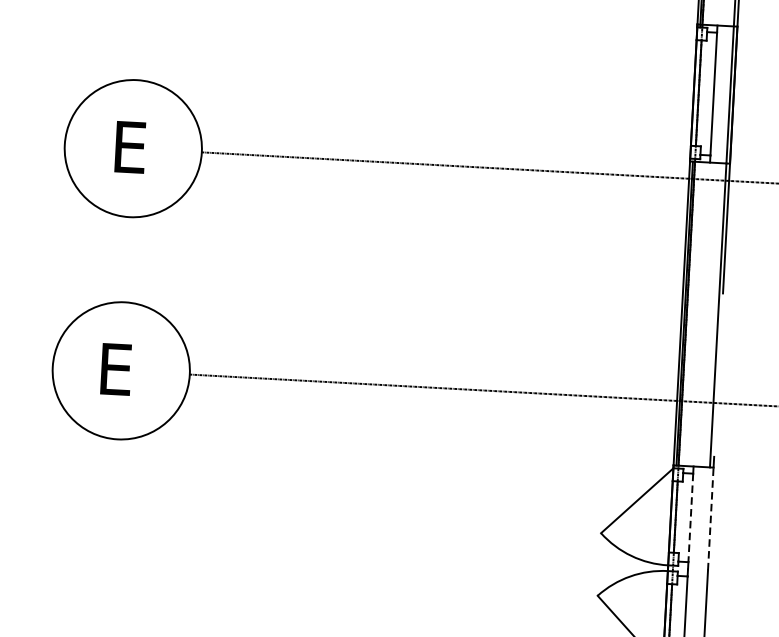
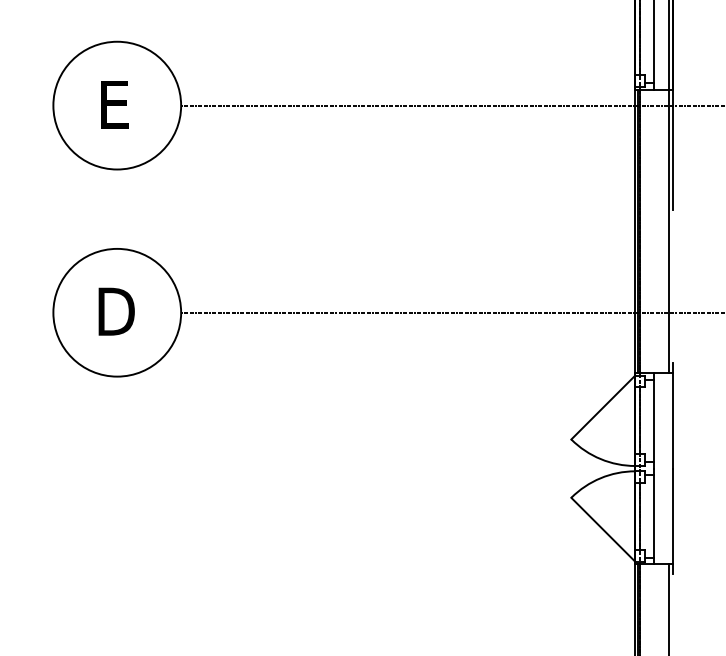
text: (120, 369) -> (116, 311), E -> D
line: (690, 518) -> (653, 421), dashed -> solid
line: (710, 518) -> (672, 420), dashed -> solid

